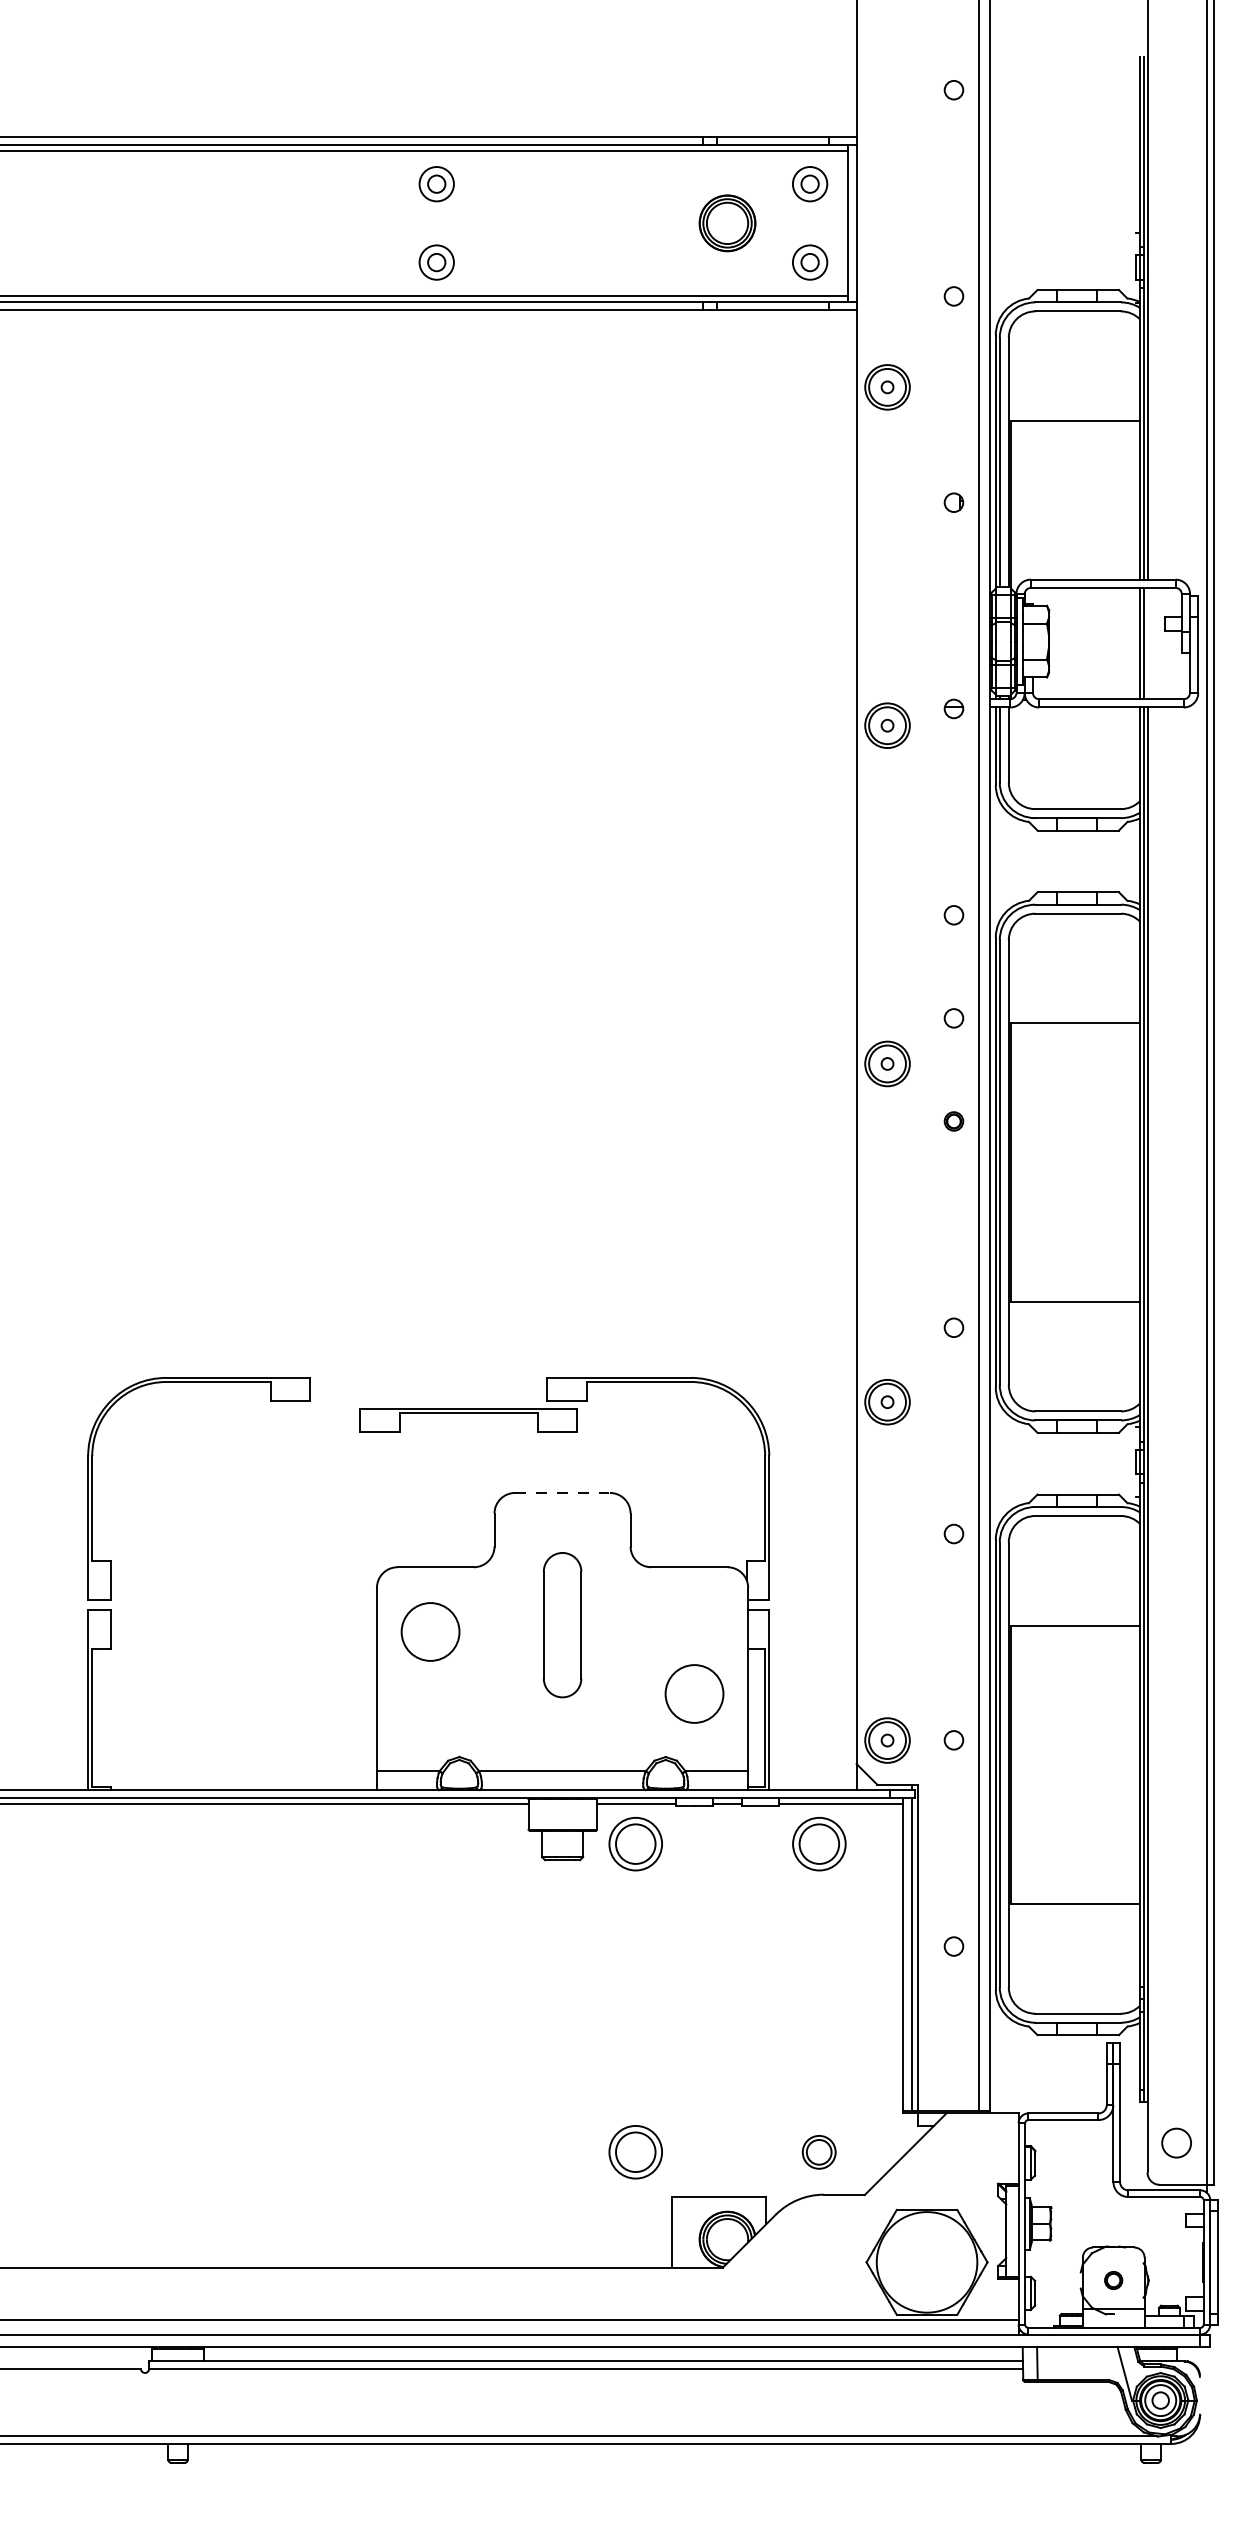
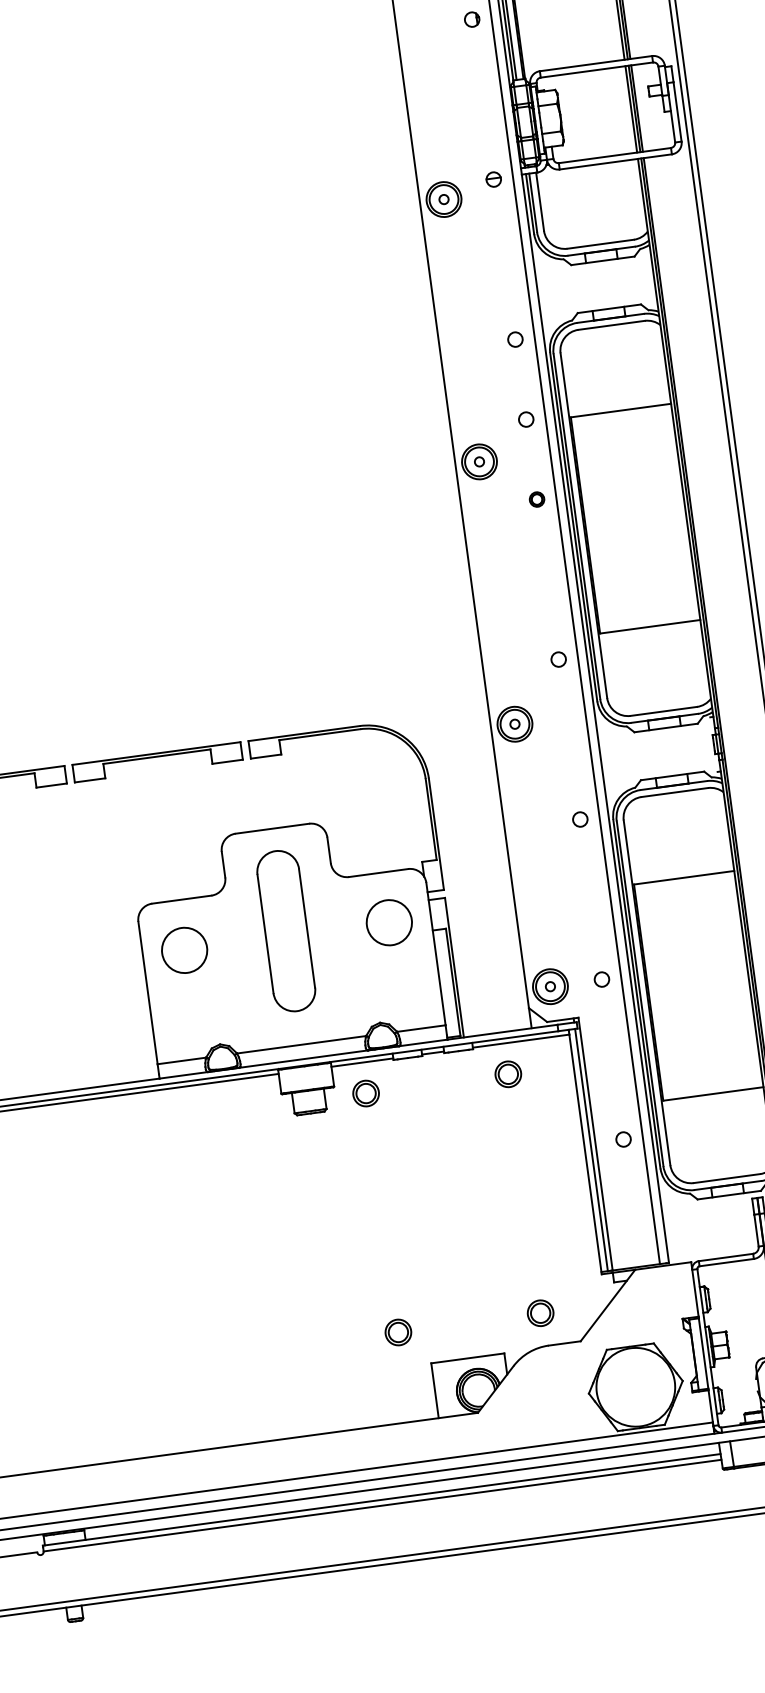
line: (1147, 643) -> (637, 108), added
part: (468, 1413) -> (156, 757), moved
line: (563, 1492) -> (273, 828), dashed -> solid
part: (562, 1625) -> (286, 931), size x1.43
circle: (694, 1693) -> (389, 922), moved
part: (635, 1844) -> (365, 1093), size x0.62
part: (818, 1844) -> (507, 1074), size x0.62
part: (635, 2152) -> (398, 1332), size x0.62

